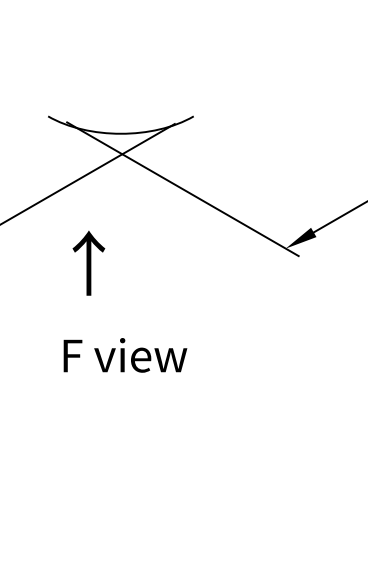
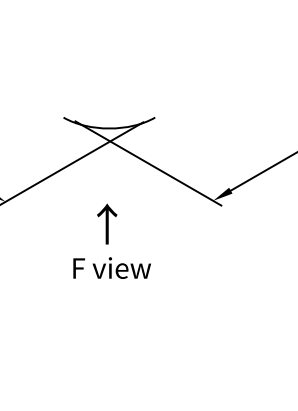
text: (89, 262) -> (107, 223), moved

